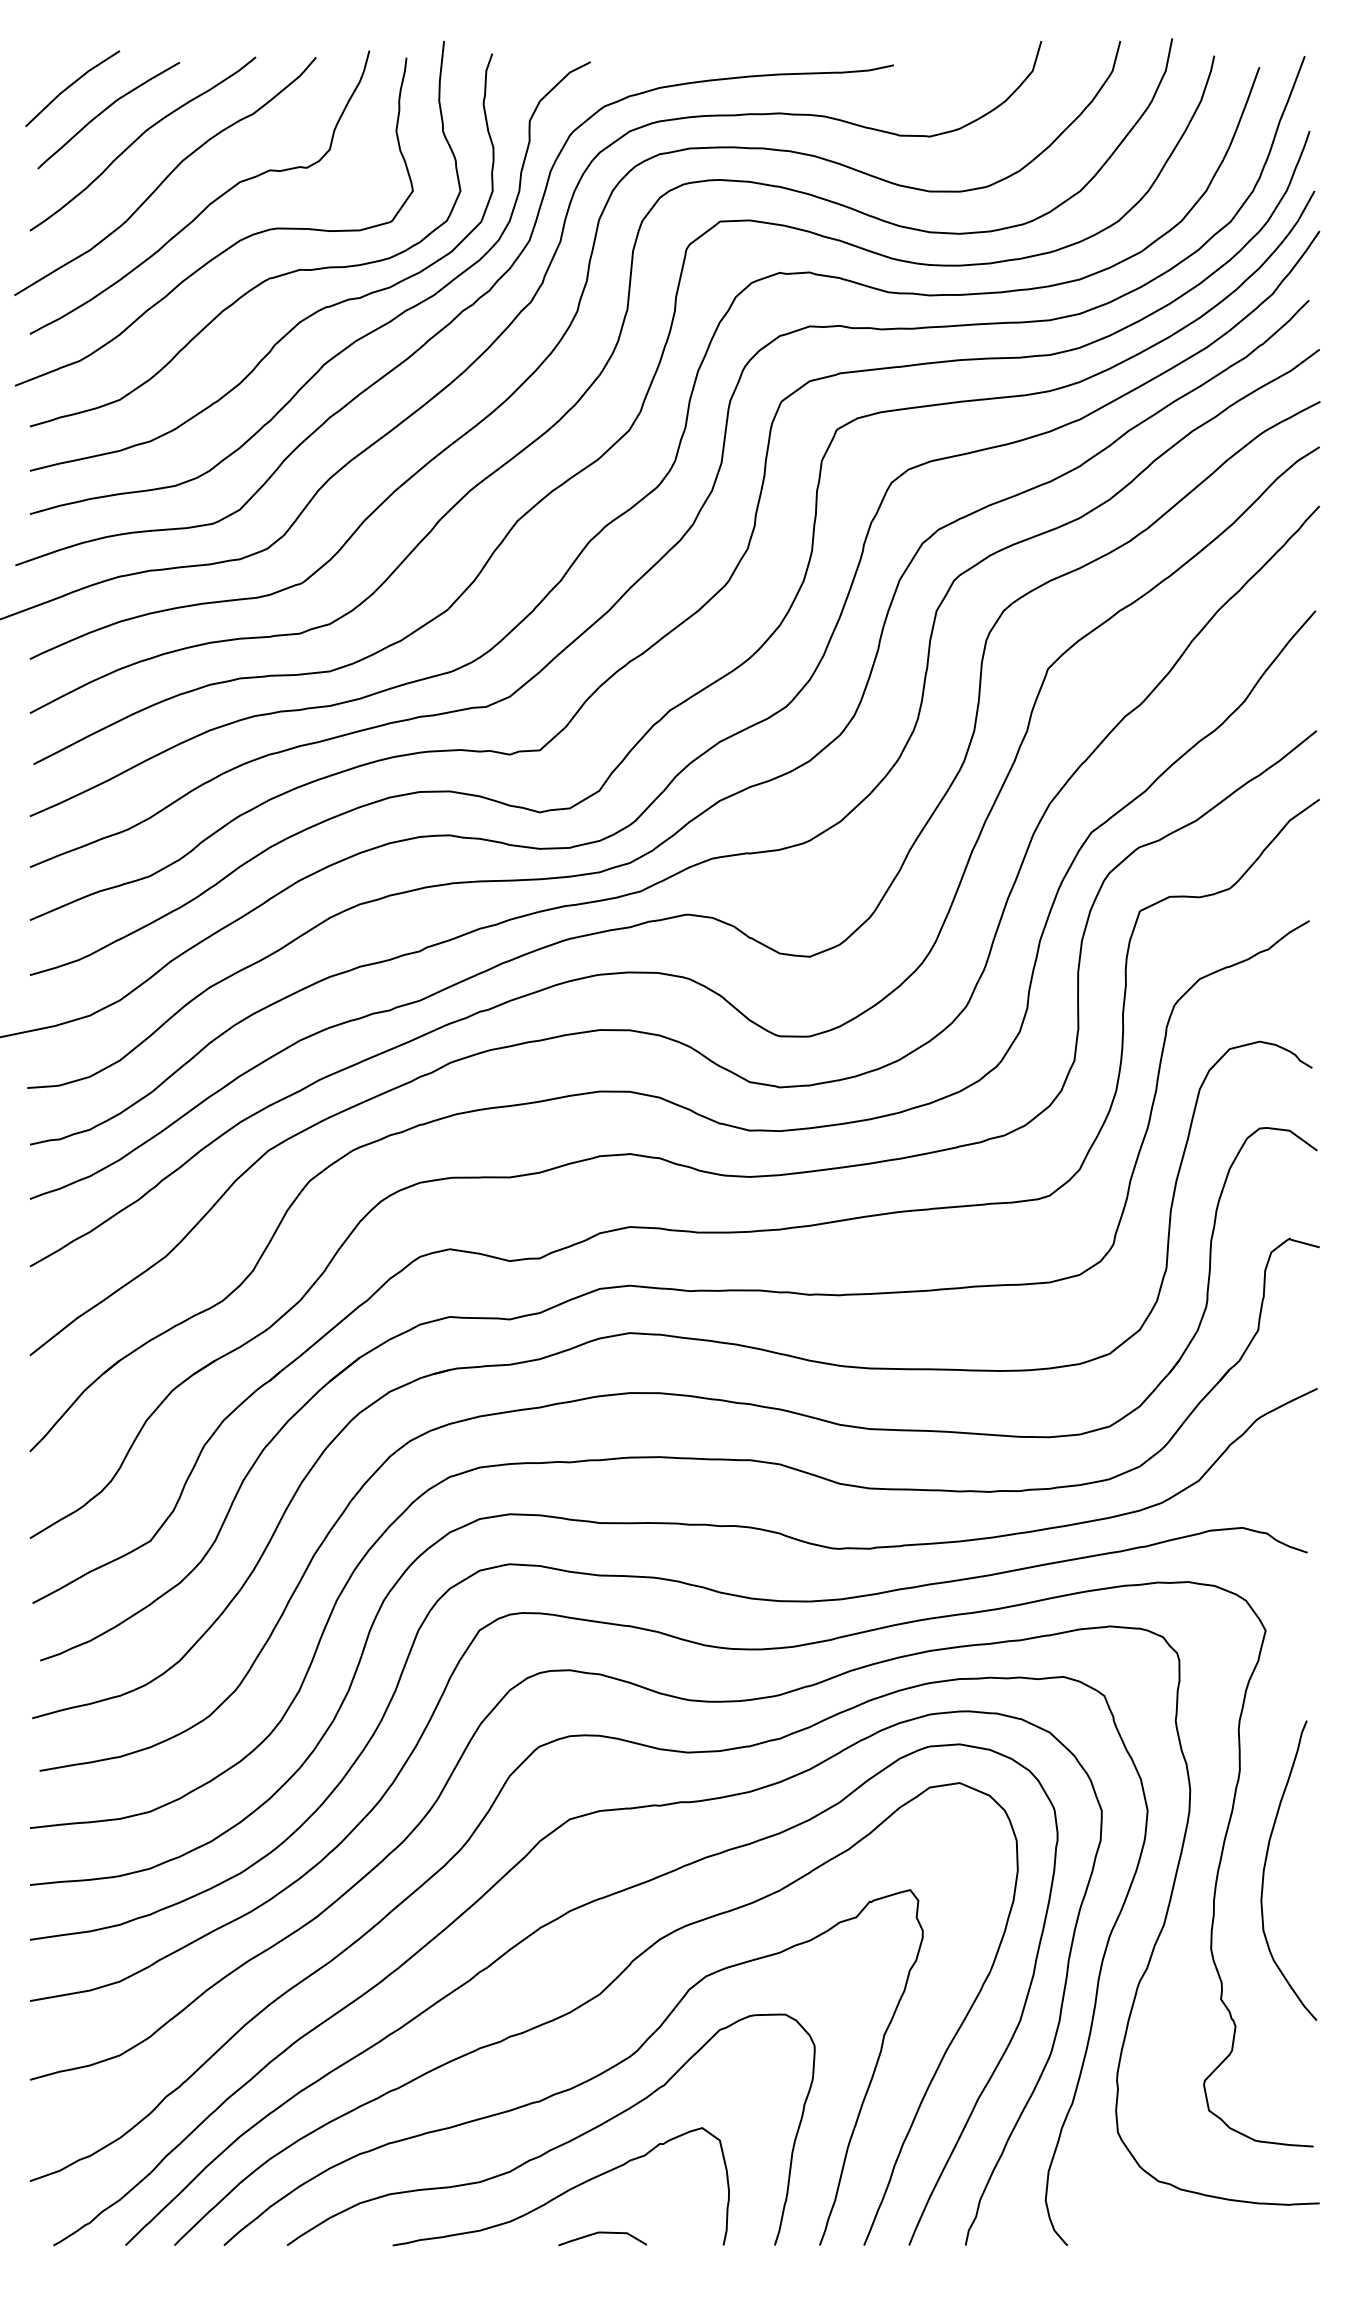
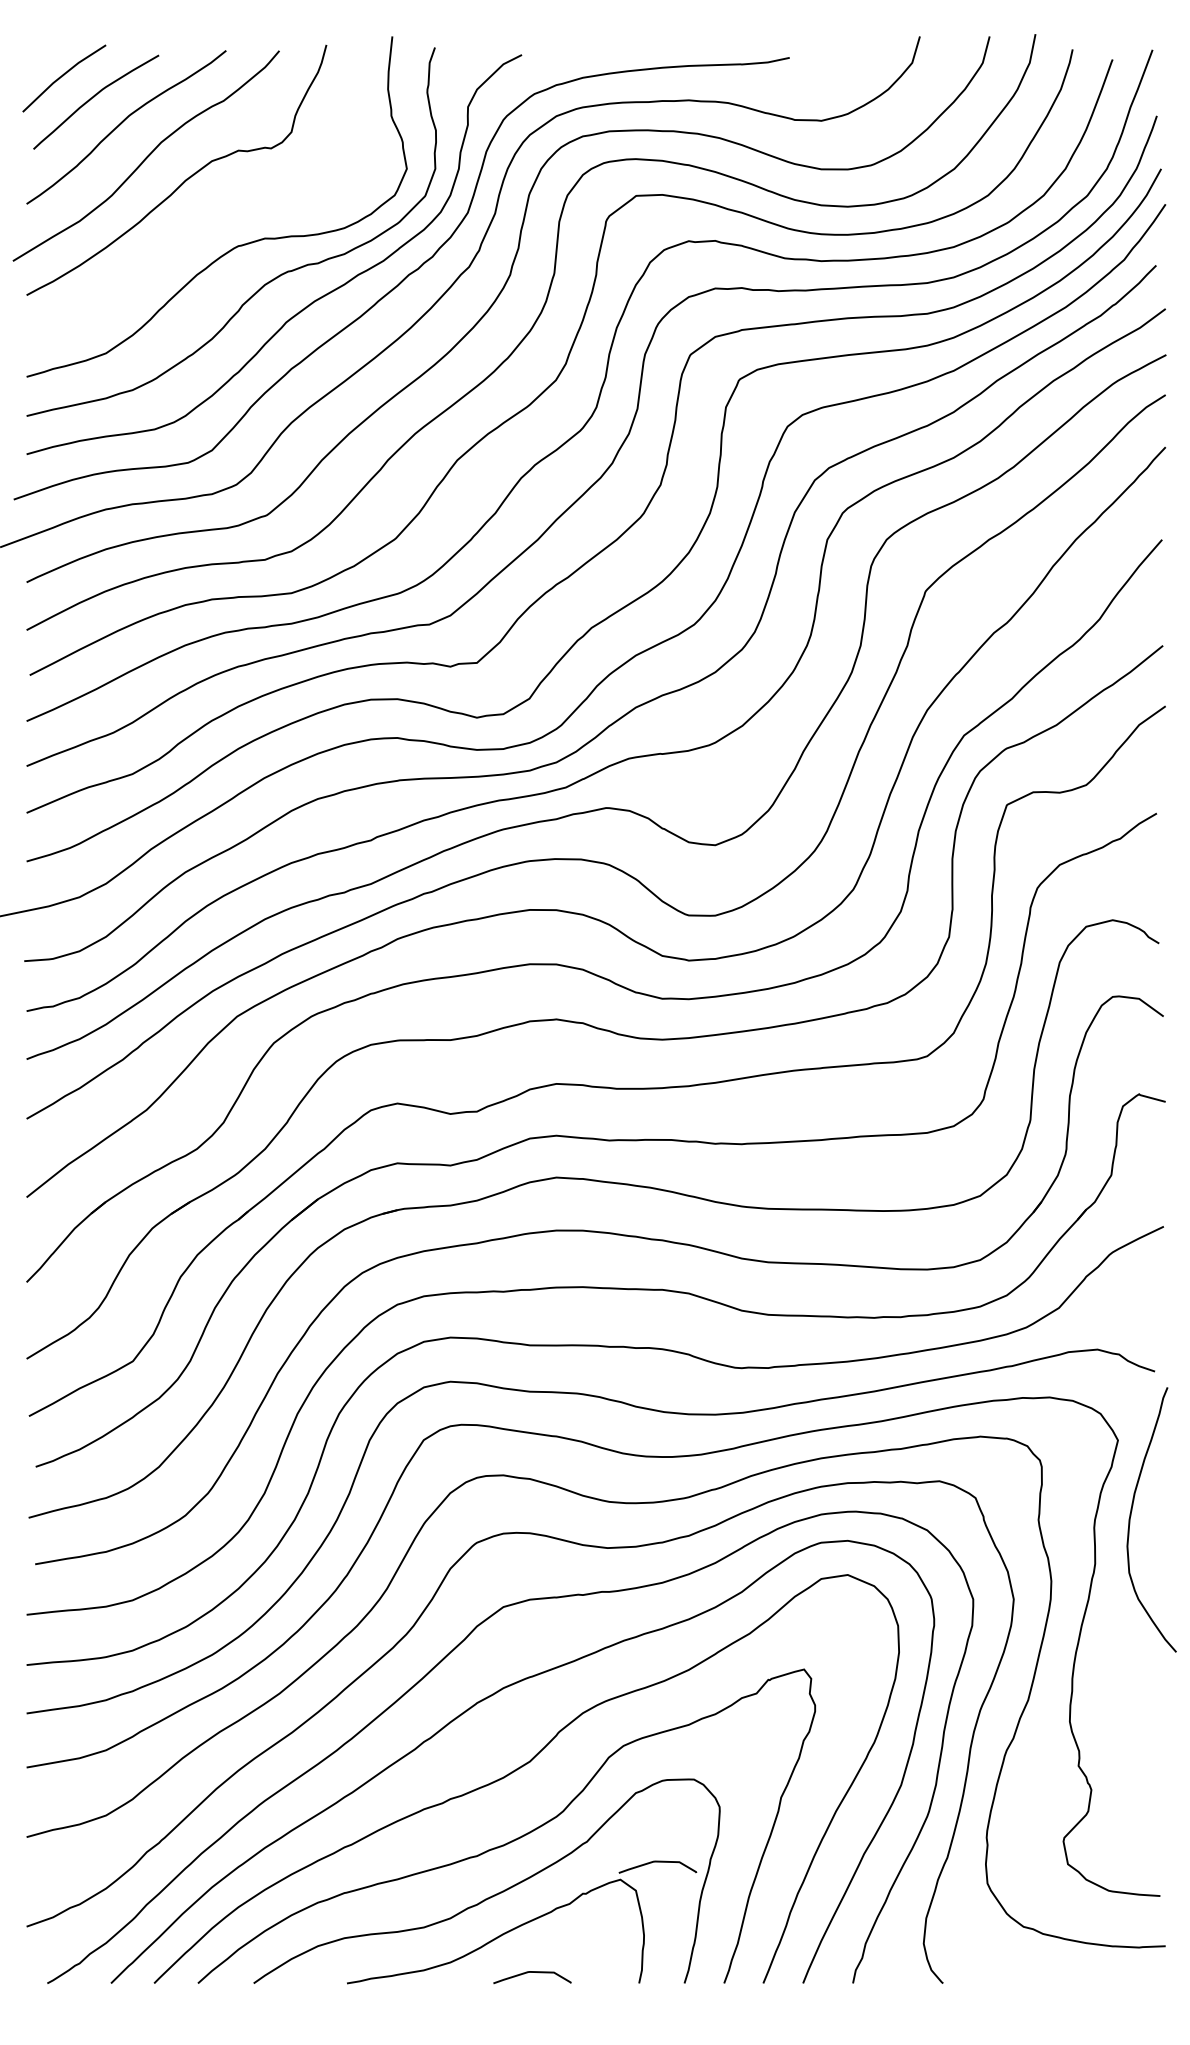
curve: (229, 246) -> (202, 217), removed
curve: (1265, 1868) -> (1131, 1517), moved
curve: (744, 2108) -> (657, 1862), added

